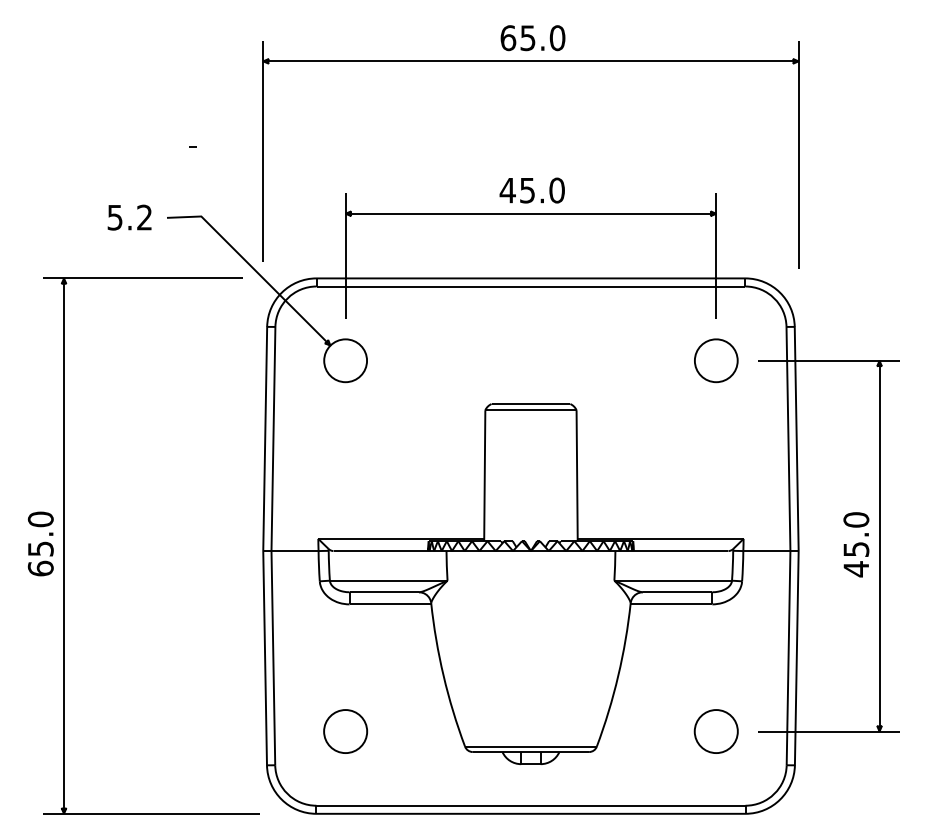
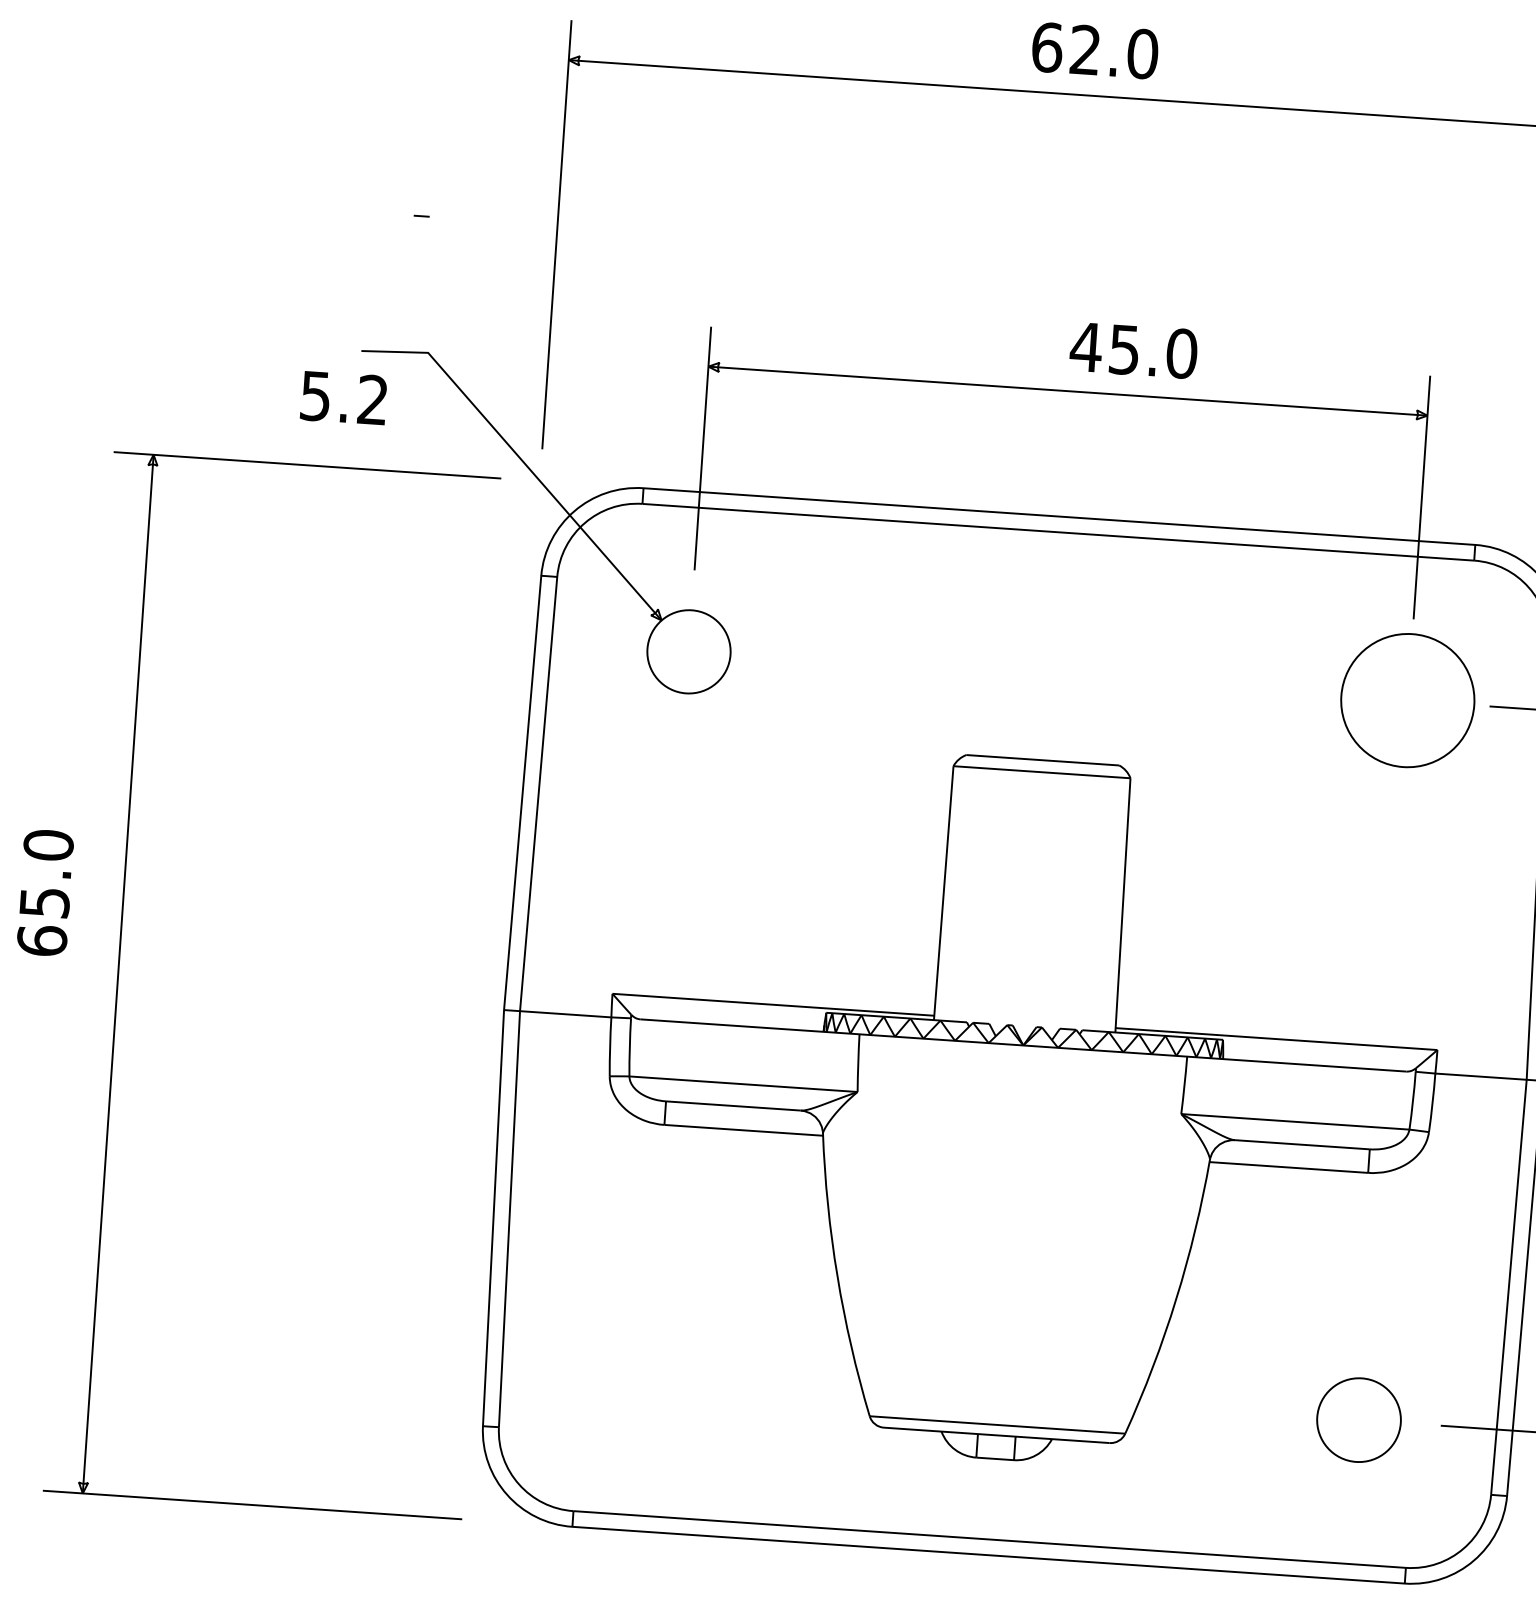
text: (527, 38) -> (1084, 50), 65.0 -> 62.0
text: (531, 190) -> (1132, 350), moved
text: (129, 217) -> (343, 397), moved
part: (716, 360) -> (1408, 700), size x1.6
text: (40, 543) -> (44, 891), moved
part: (345, 731) -> (639, 1370), removed

